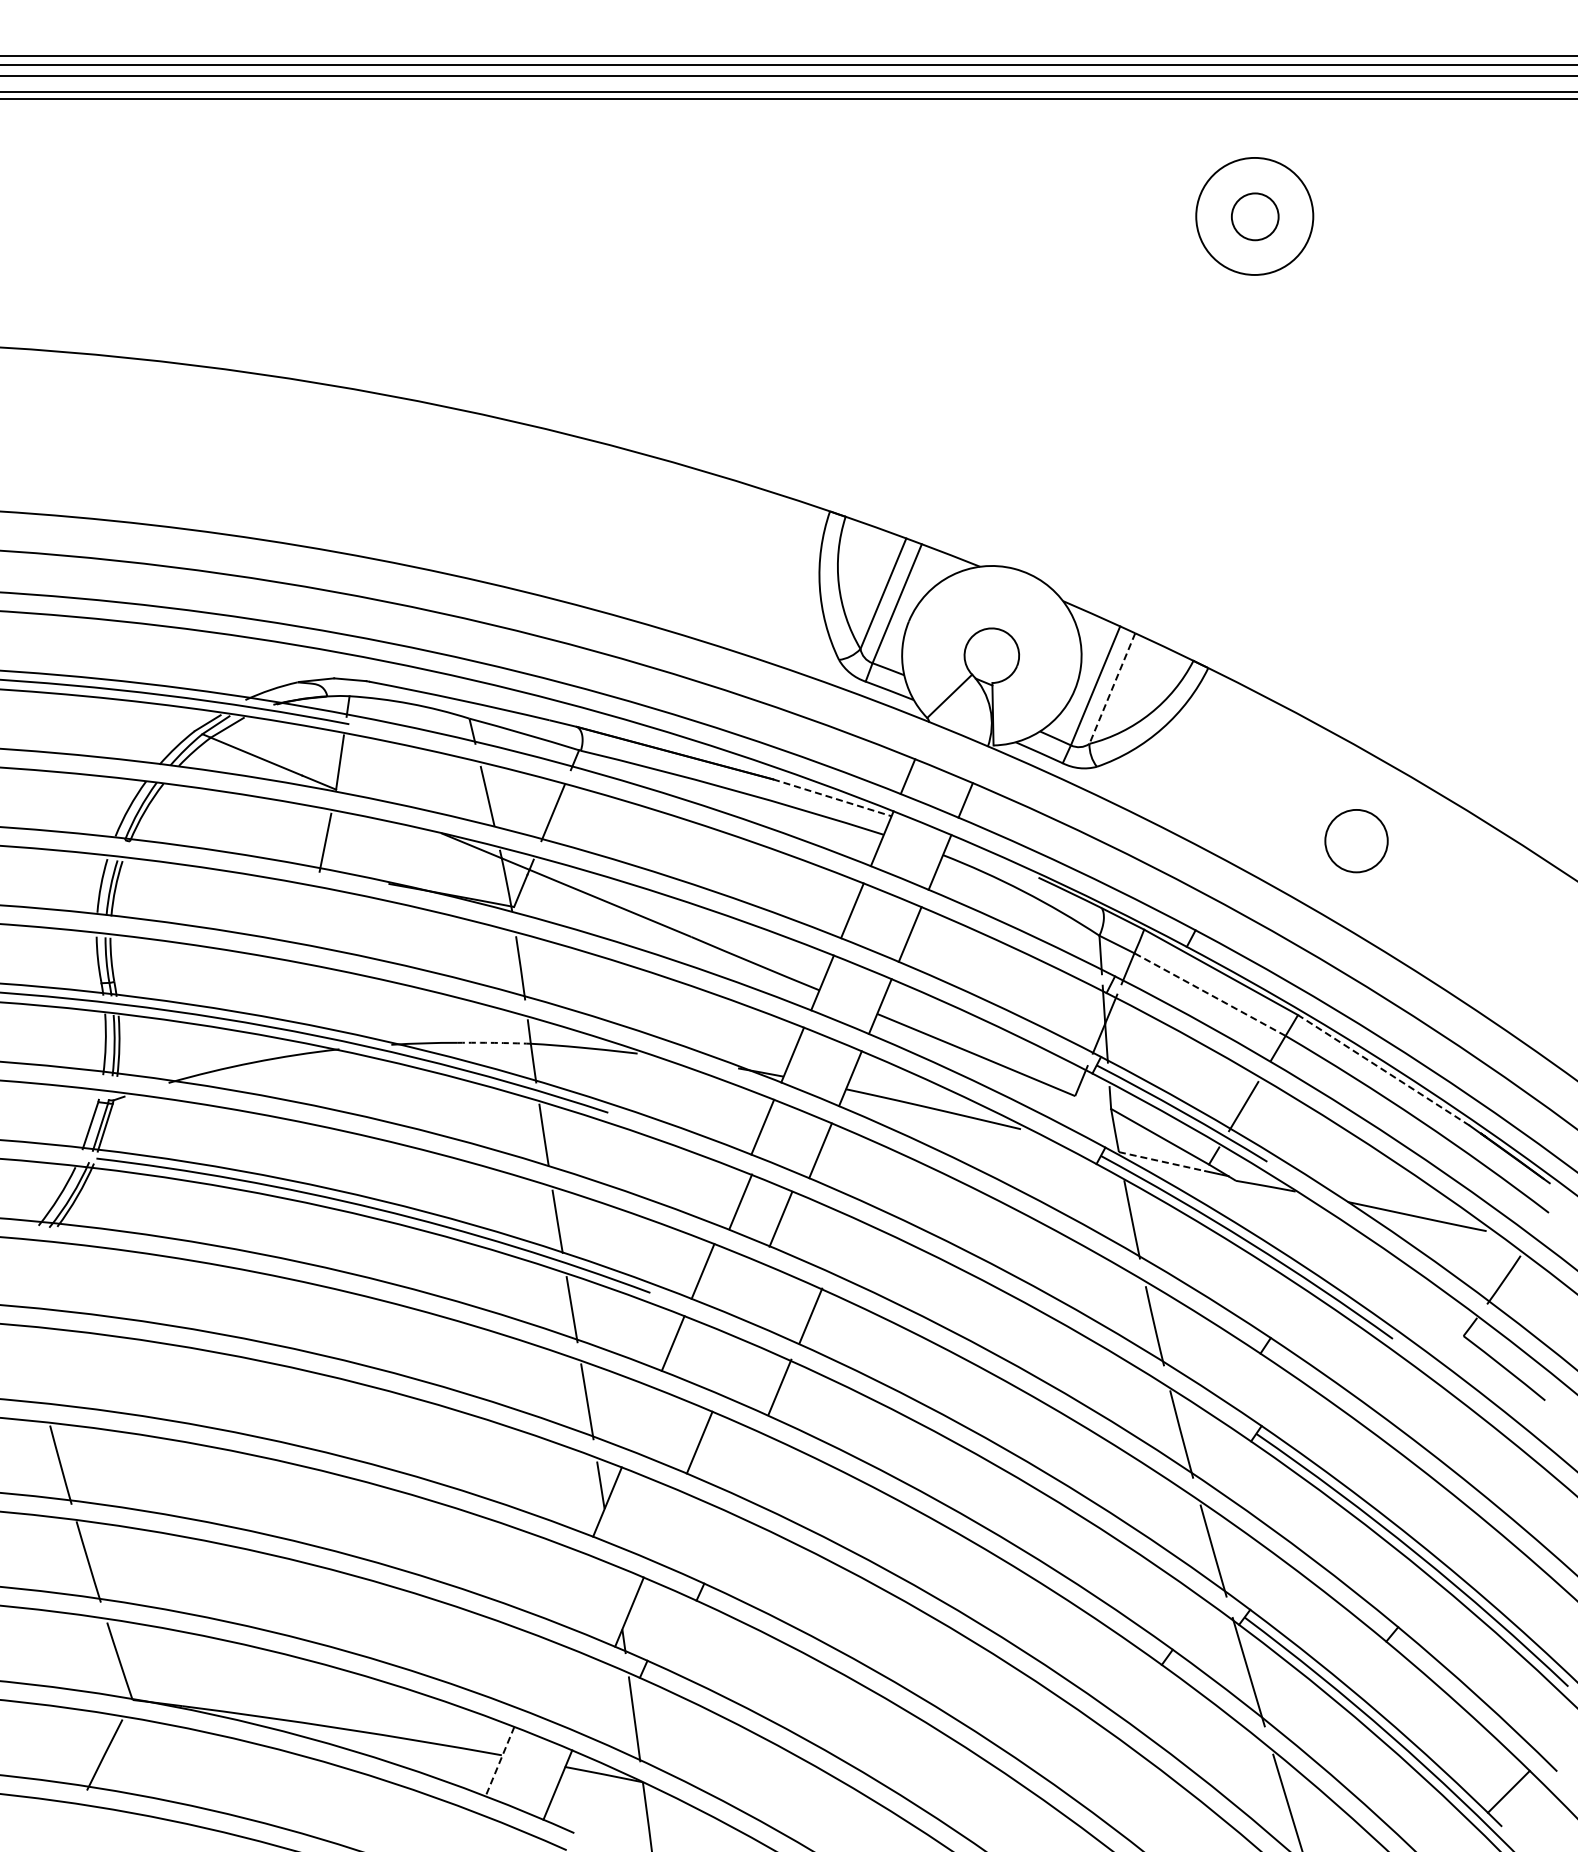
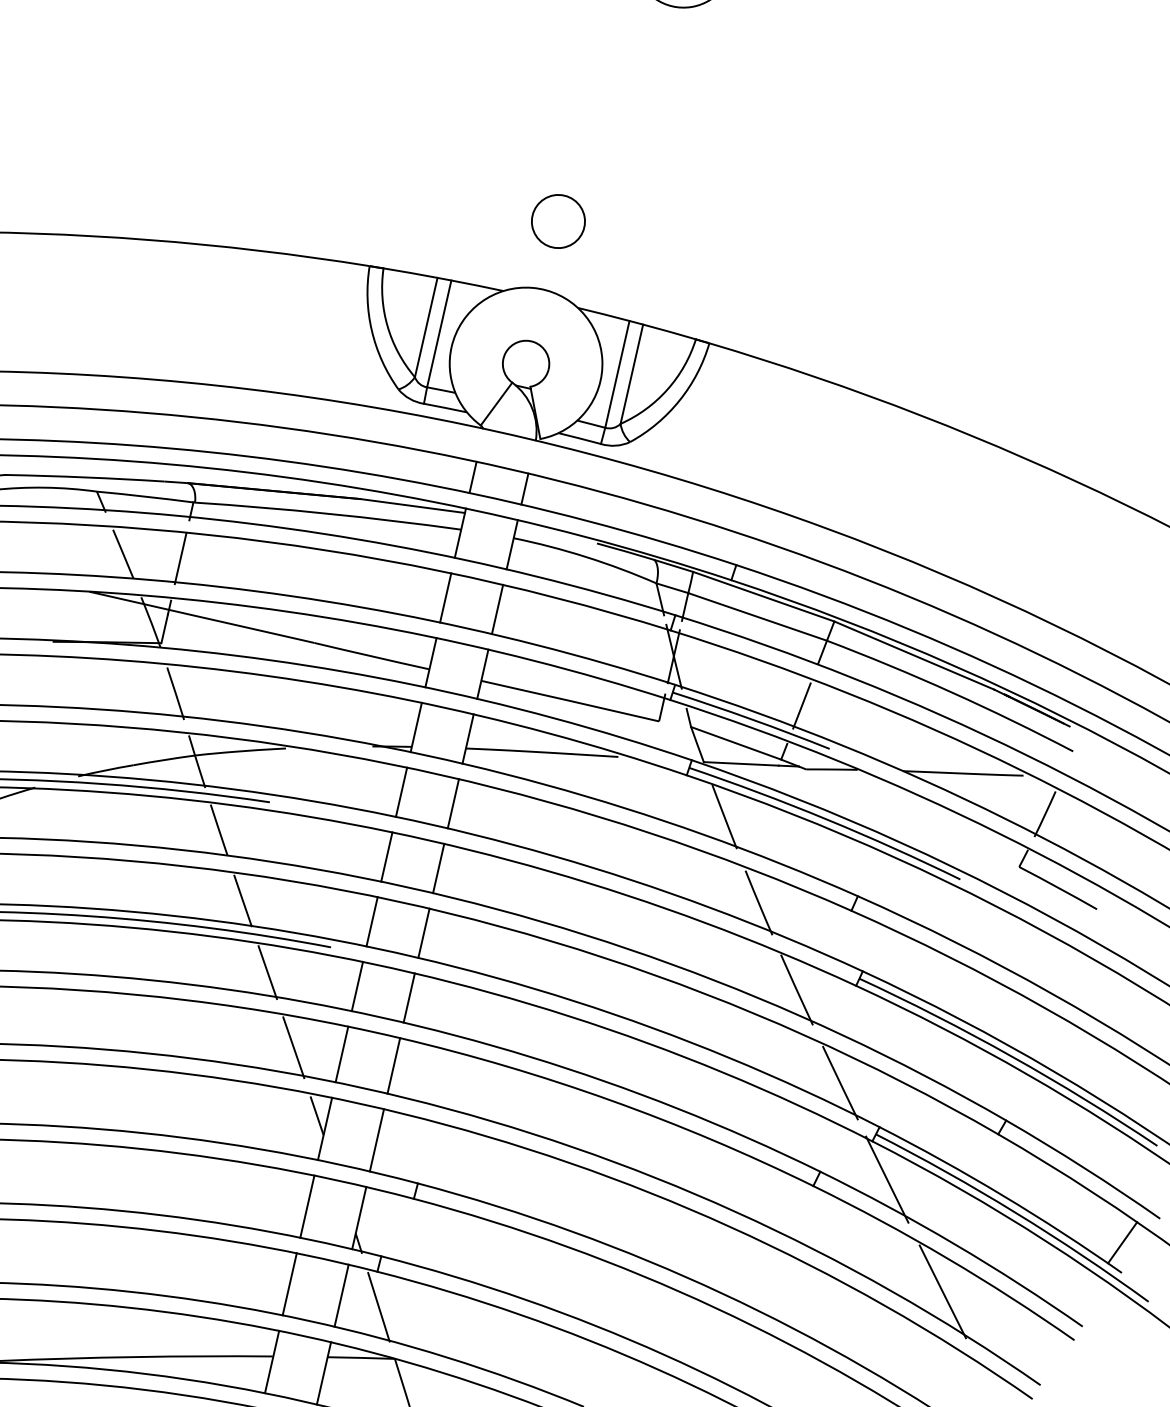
line: (1112, 688) -> (631, 374), dashed -> solid
line: (832, 797) -> (412, 505), dashed -> solid
circle: (1356, 841) -> (558, 221), moved
line: (1209, 994) -> (757, 616), dashed -> solid
arc: (494, 1042) -> (164, 759), dashed -> solid
line: (1383, 1070) -> (914, 655), dashed -> solid
line: (1162, 1161) -> (741, 763), dashed -> solid
line: (740, 1201) -> (438, 868), moved
line: (780, 1218) -> (386, 856), moved
line: (810, 1315) -> (423, 932), moved
line: (779, 1386) -> (408, 997), moved
line: (641, 1419) -> (341, 1054), added
line: (665, 1525) -> (377, 1140), added
line: (571, 1588) -> (307, 1206), added
line: (535, 1674) -> (289, 1283), added
line: (593, 1698) -> (341, 1295), added
line: (500, 1761) -> (272, 1361), dashed -> solid

